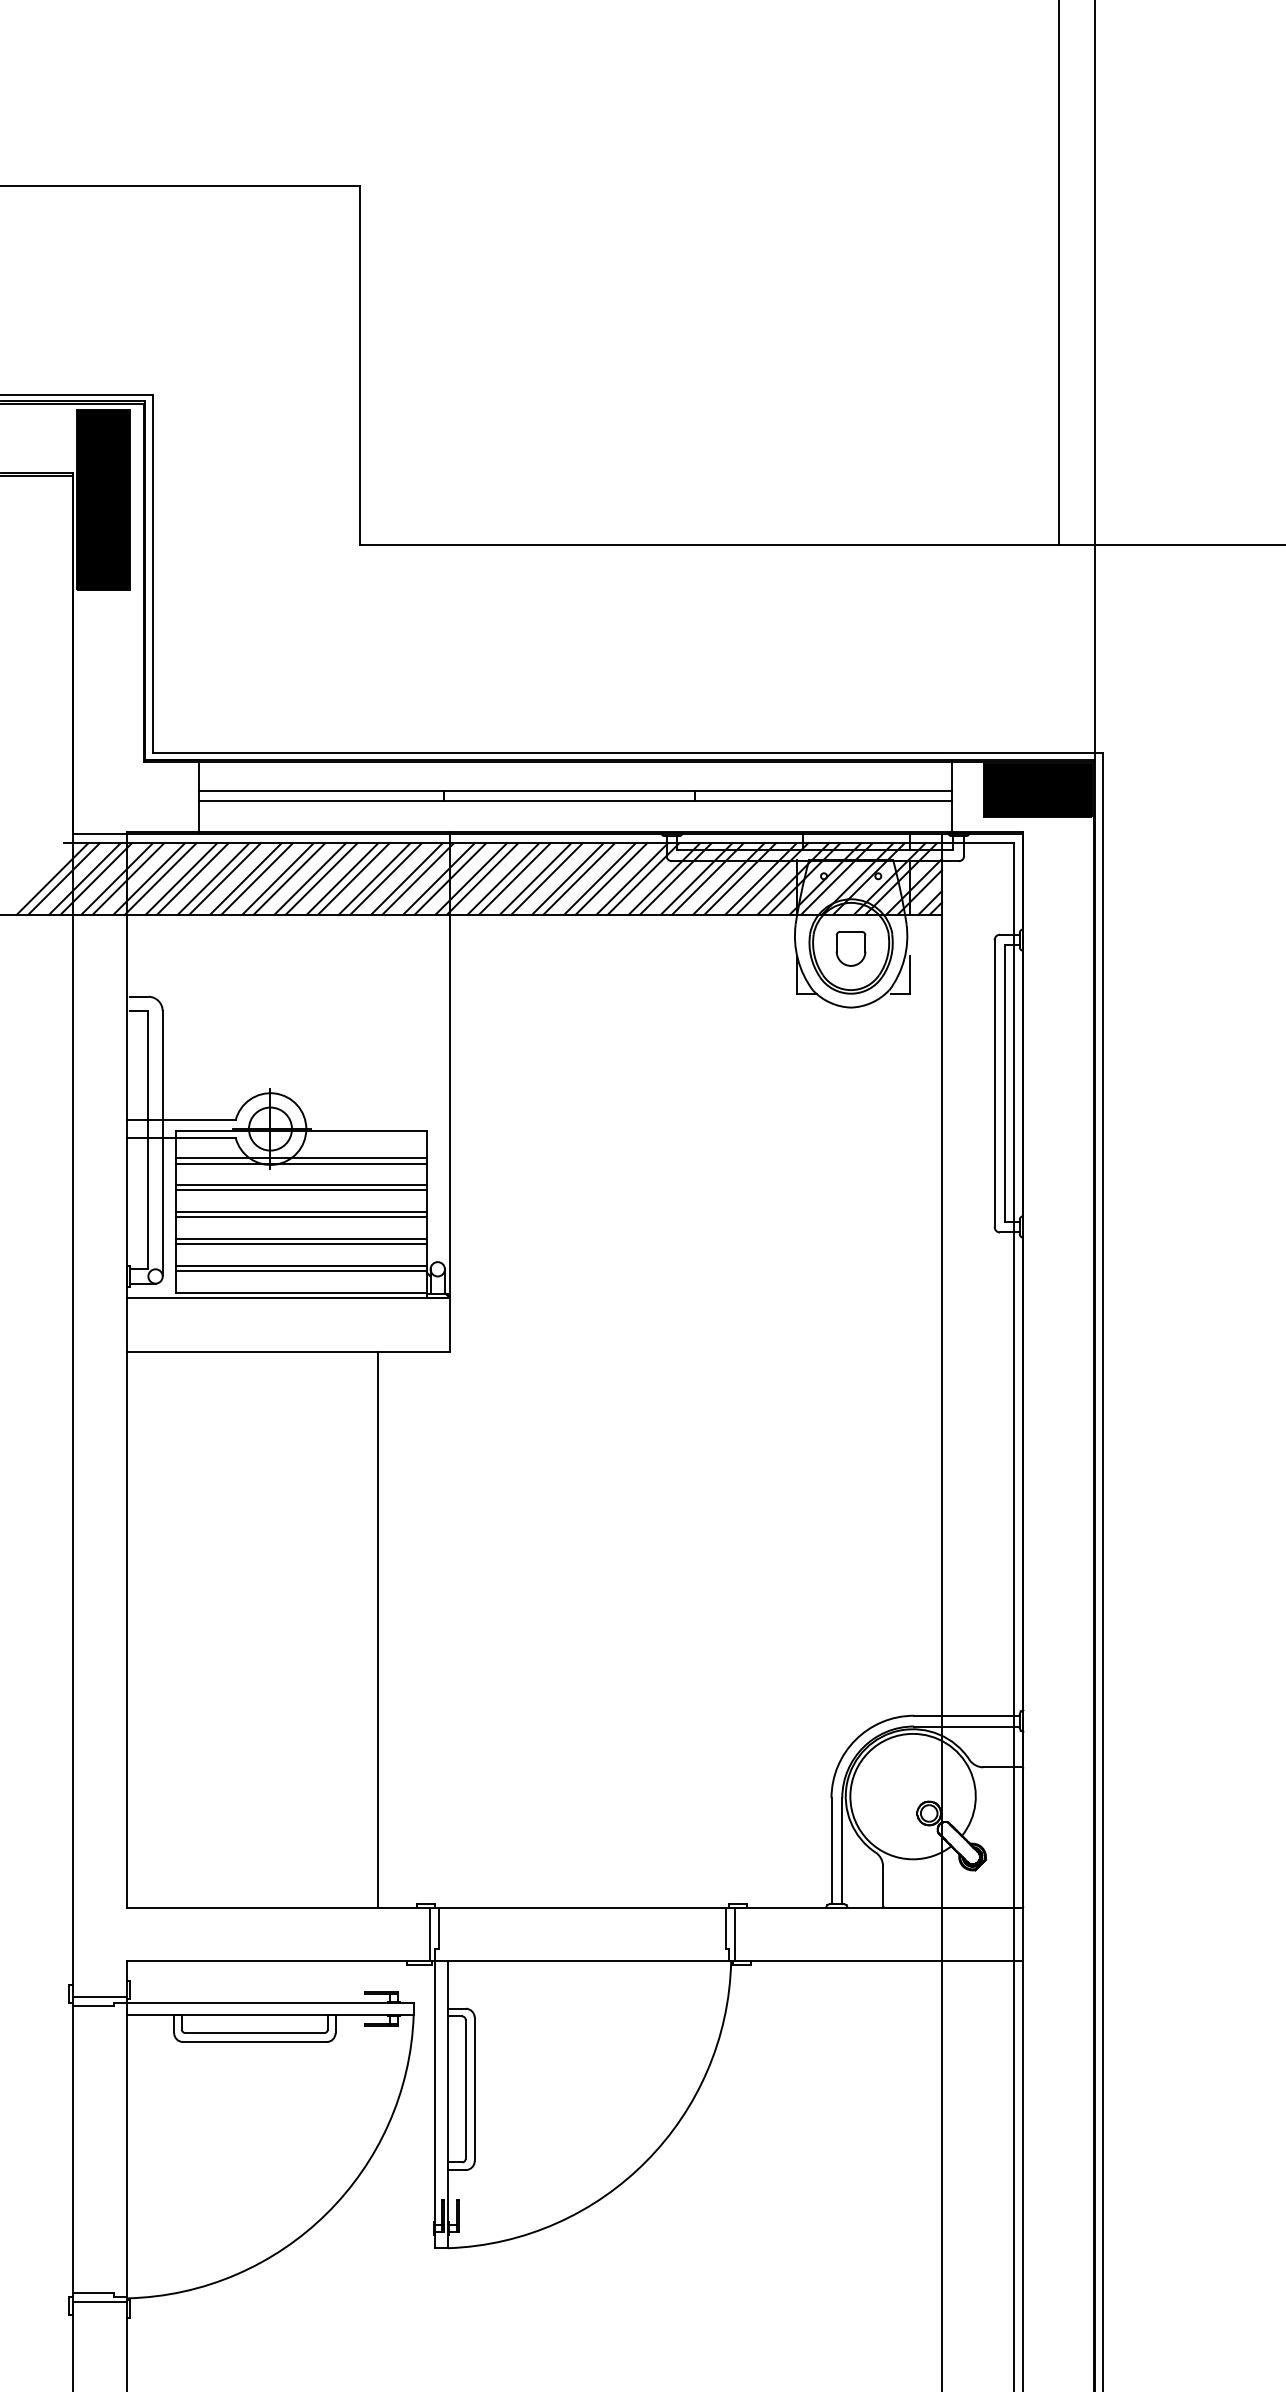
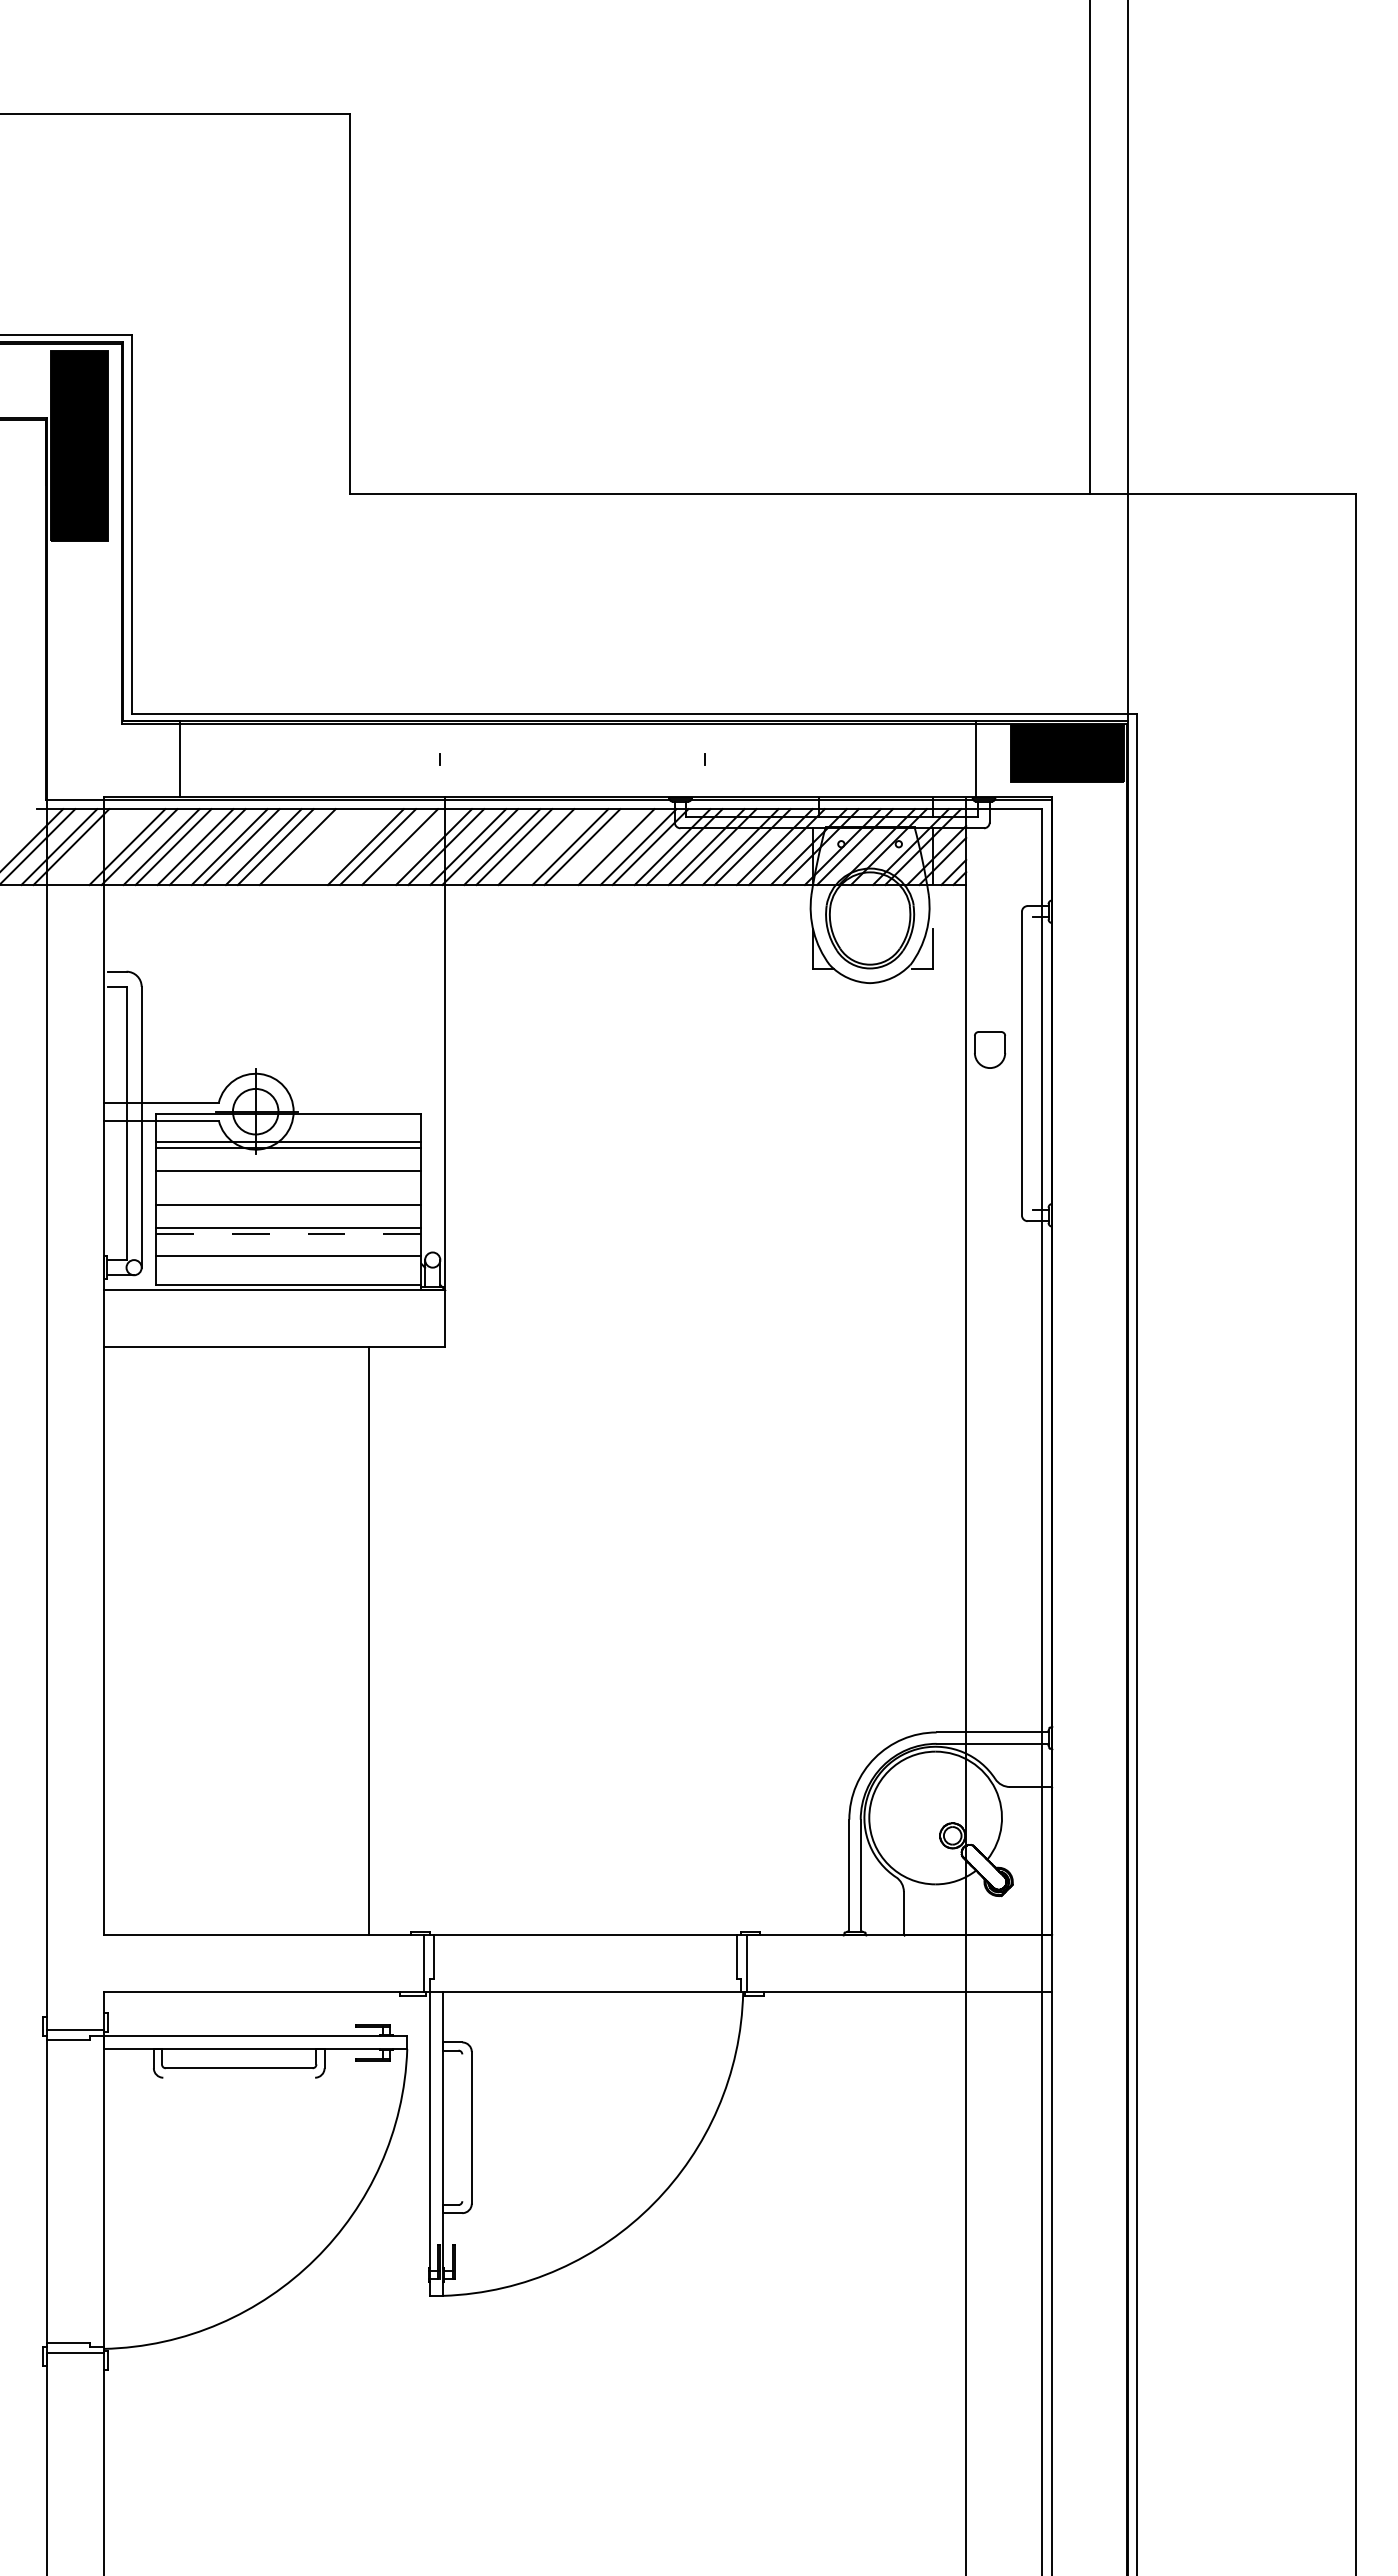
line: (574, 790) -> (577, 753), removed
line: (574, 800) -> (577, 764), removed
line: (117, 879) -> (93, 847), removed
line: (128, 879) -> (105, 847), removed
line: (321, 879) -> (309, 847), removed
line: (342, 879) -> (331, 847), removed
line: (353, 879) -> (343, 847), removed
line: (417, 879) -> (411, 847), removed
line: (547, 879) -> (548, 847), removed
line: (600, 879) -> (604, 847), removed
part: (851, 948) -> (990, 1049), moved
line: (1005, 1083) -> (1033, 1063), removed
line: (301, 1190) -> (288, 1176), removed
line: (301, 1212) -> (288, 1199), removed
line: (301, 1244) -> (288, 1233), solid -> dashed
line: (301, 1270) -> (288, 1261), removed
line: (255, 2041) -> (239, 2077), removed
line: (465, 2089) -> (462, 2127), removed

